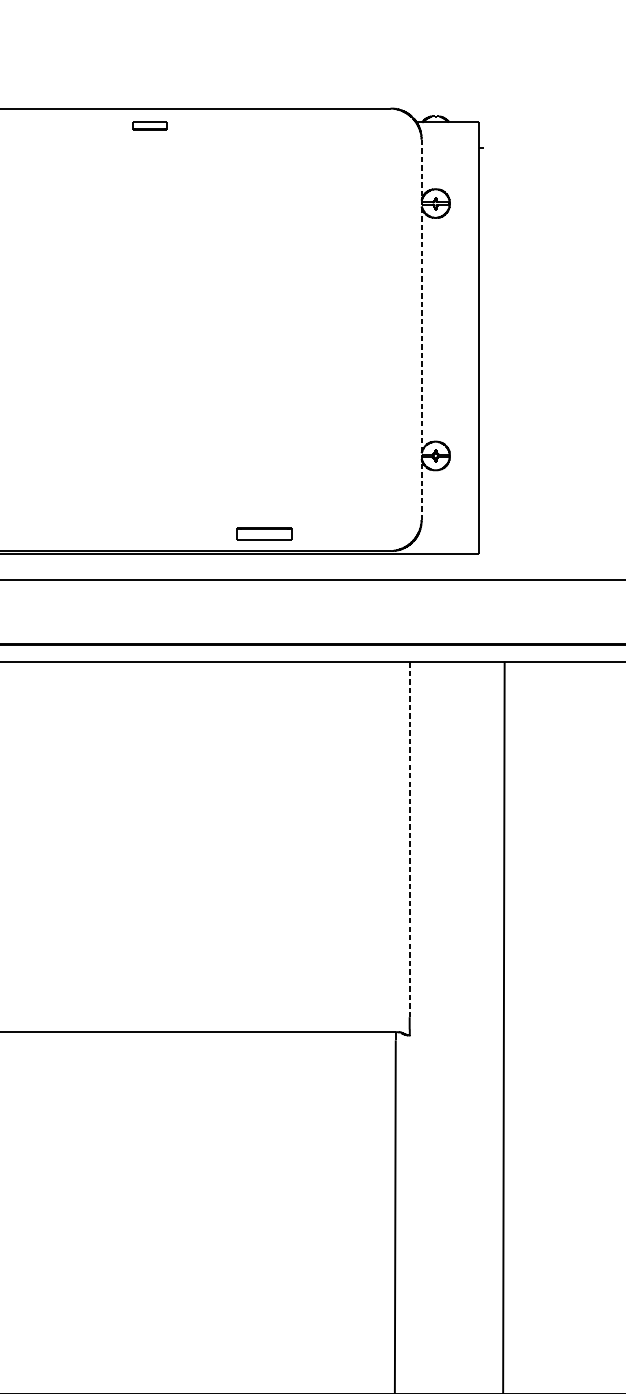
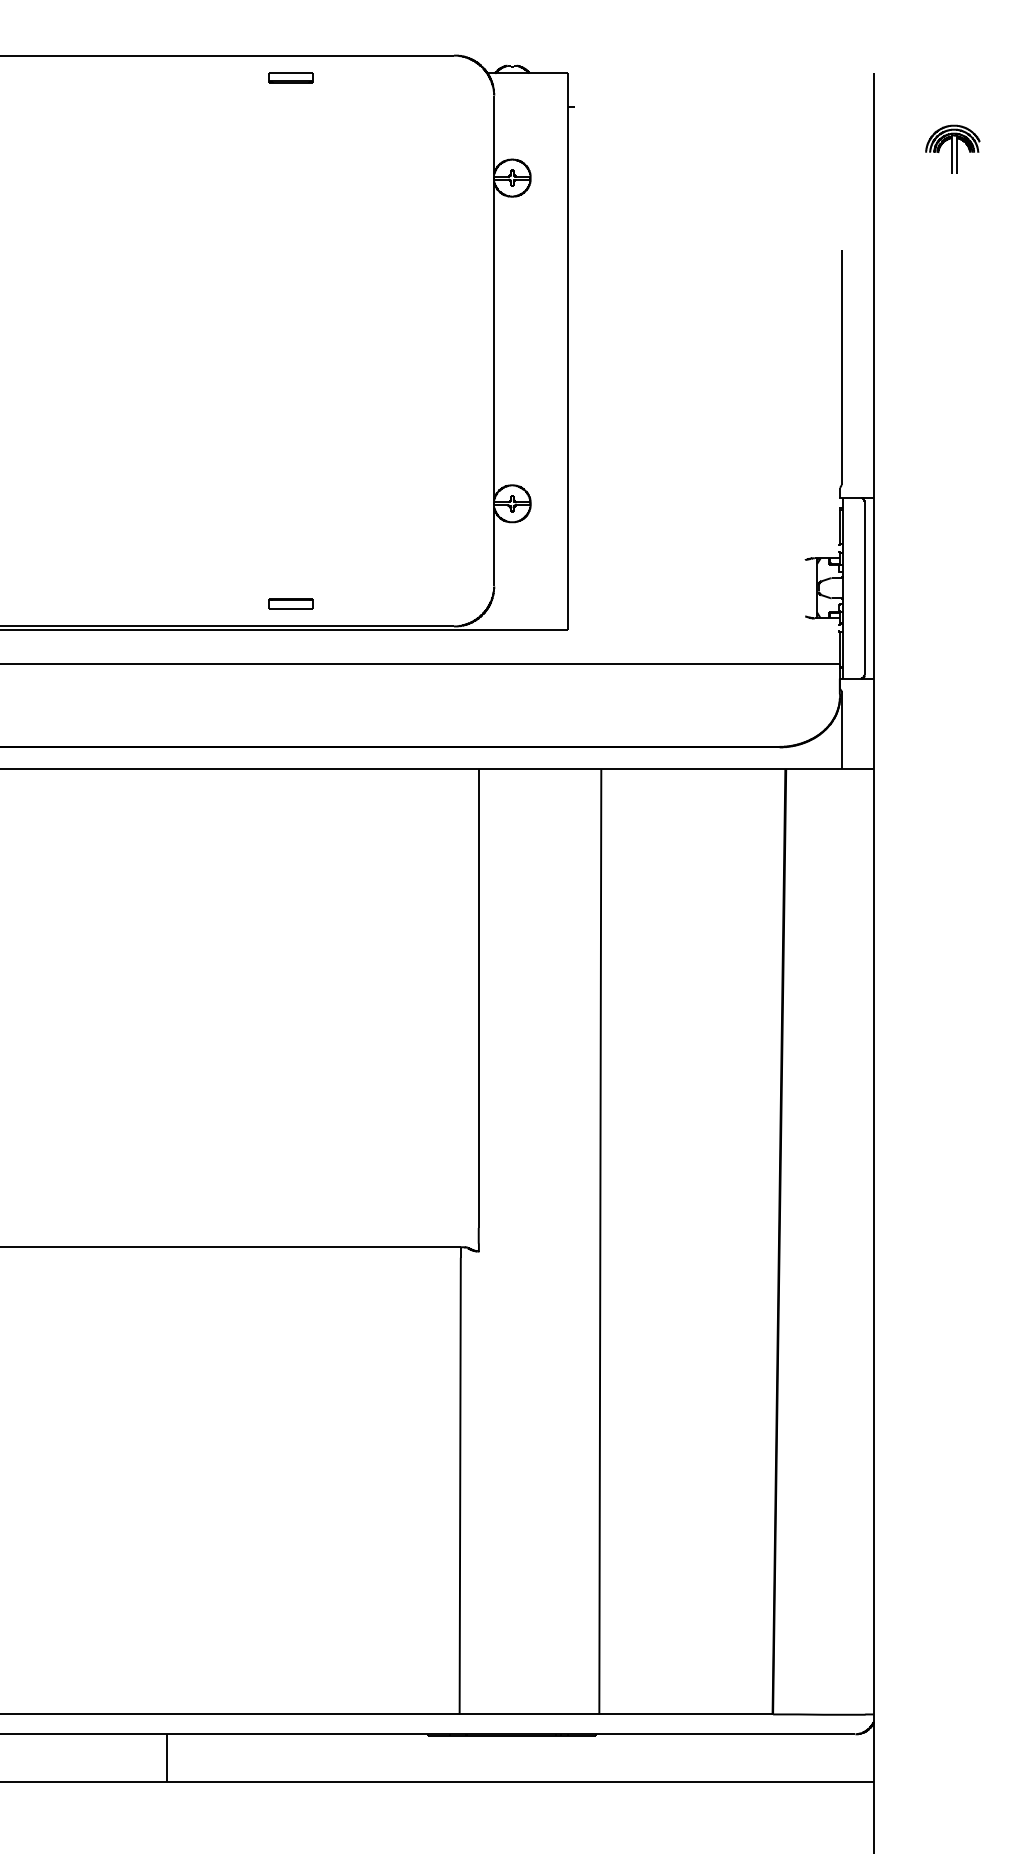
part: (149, 125) -> (290, 77), moved
line: (421, 330) -> (494, 341), dashed -> solid
part: (263, 533) -> (290, 603), size x0.62
line: (409, 839) -> (478, 998), dashed -> solid

